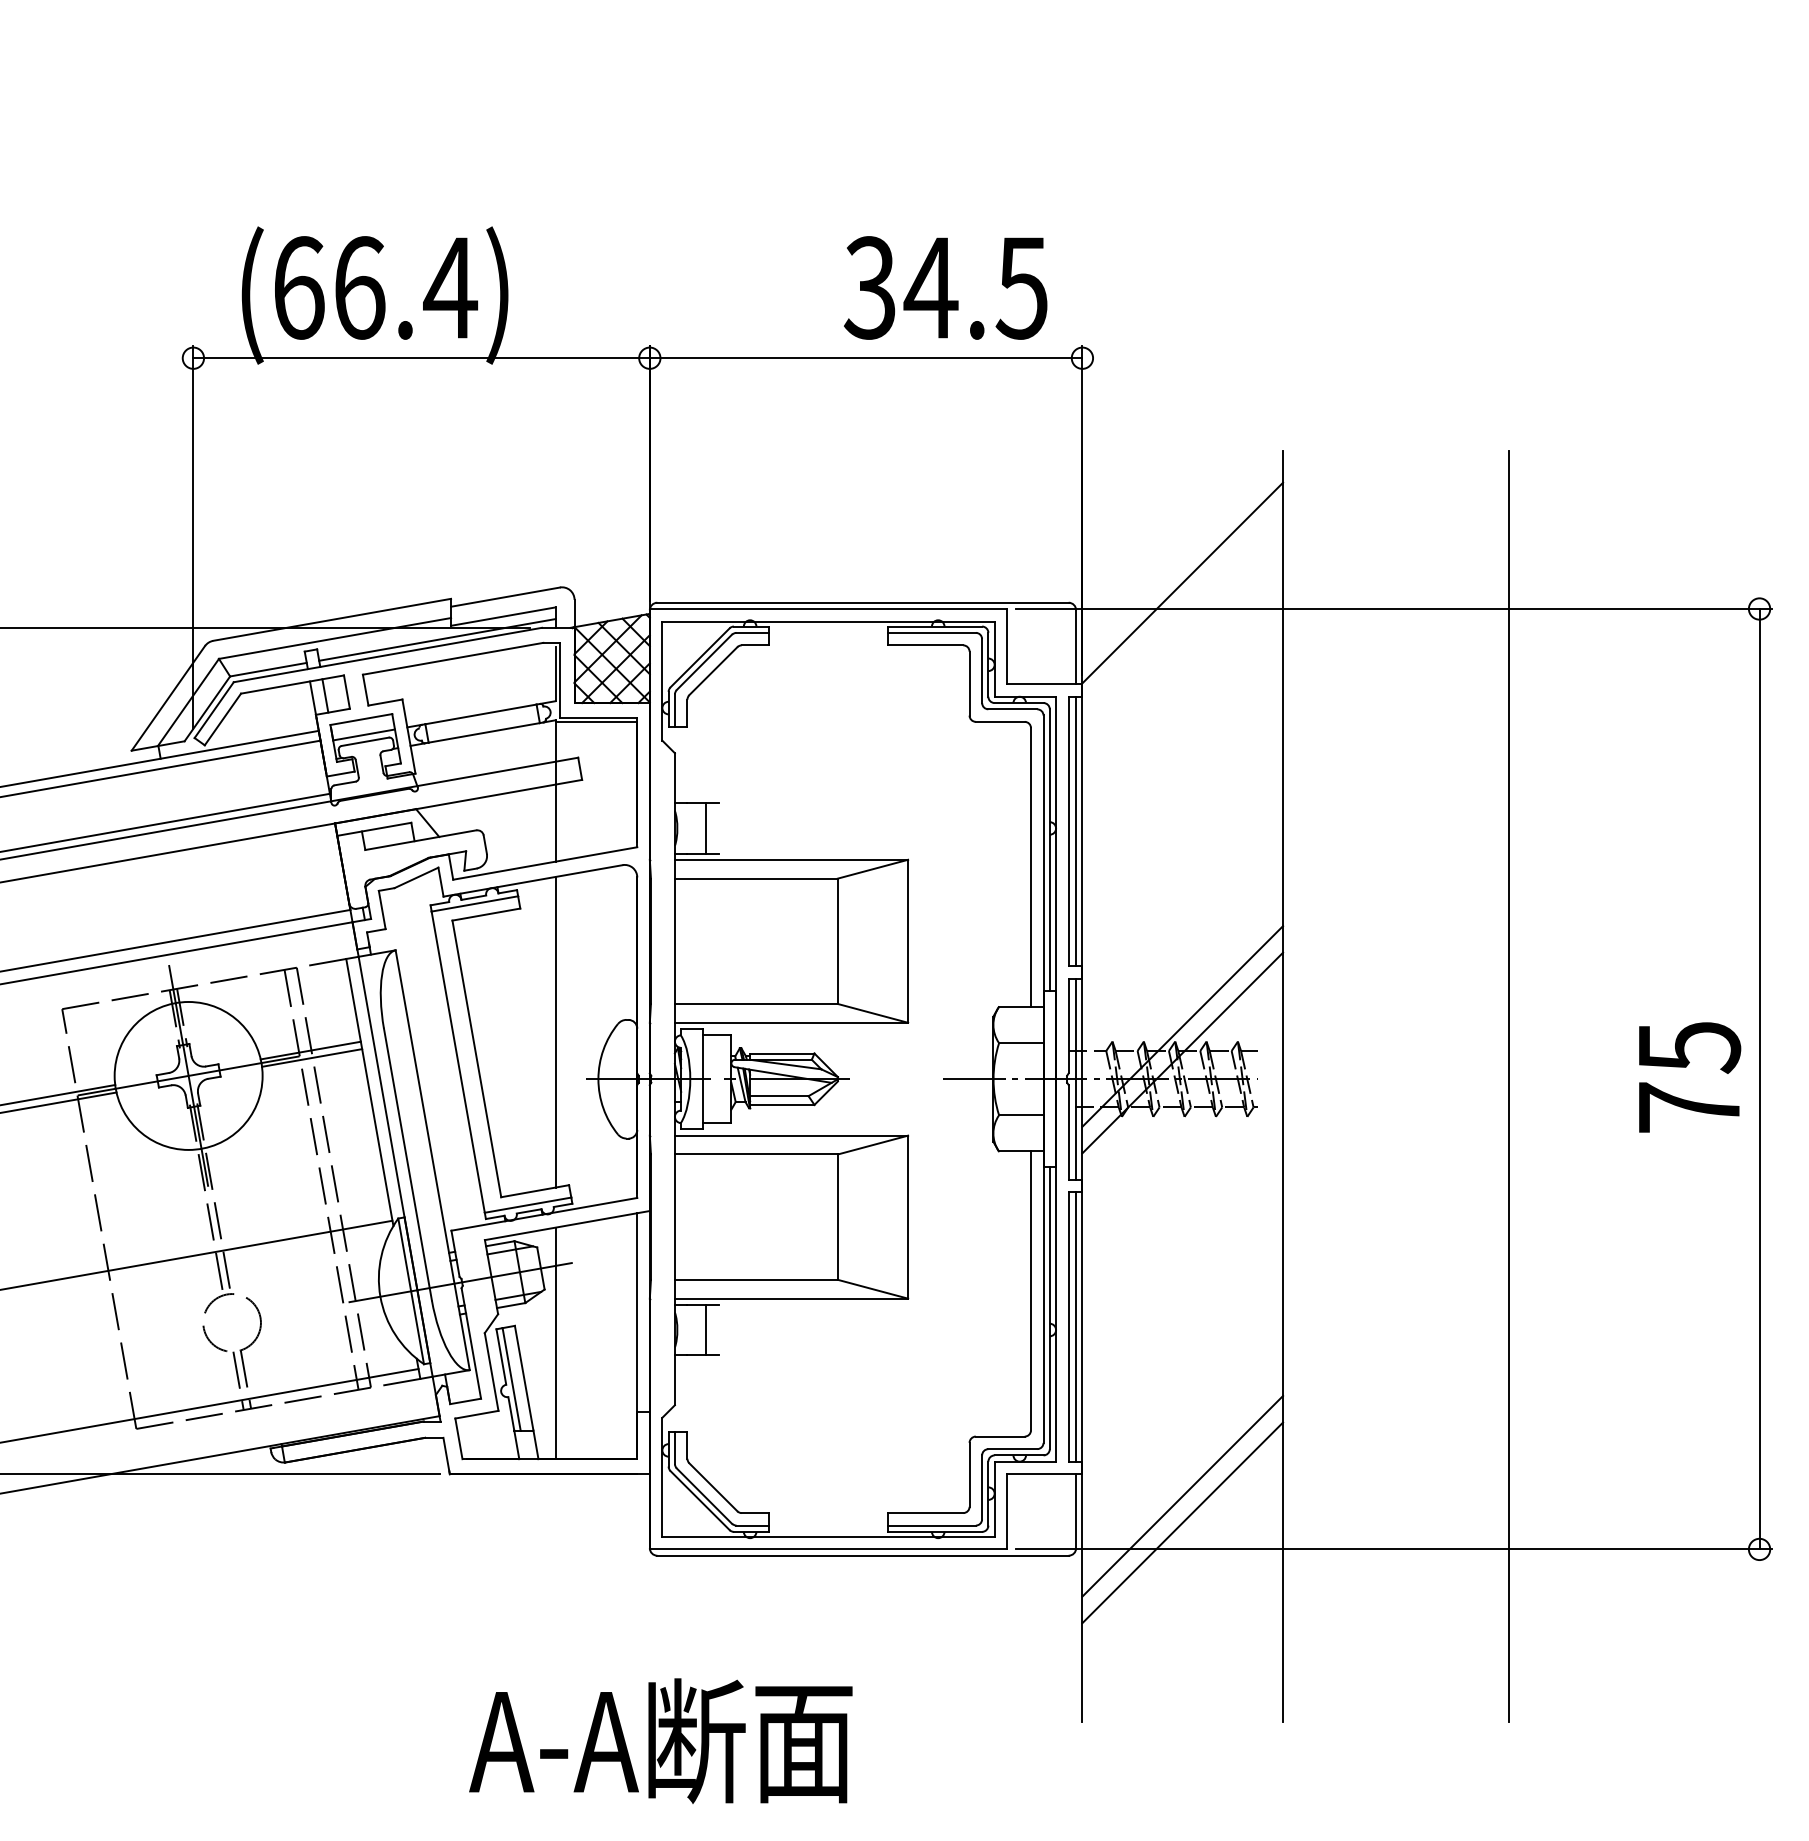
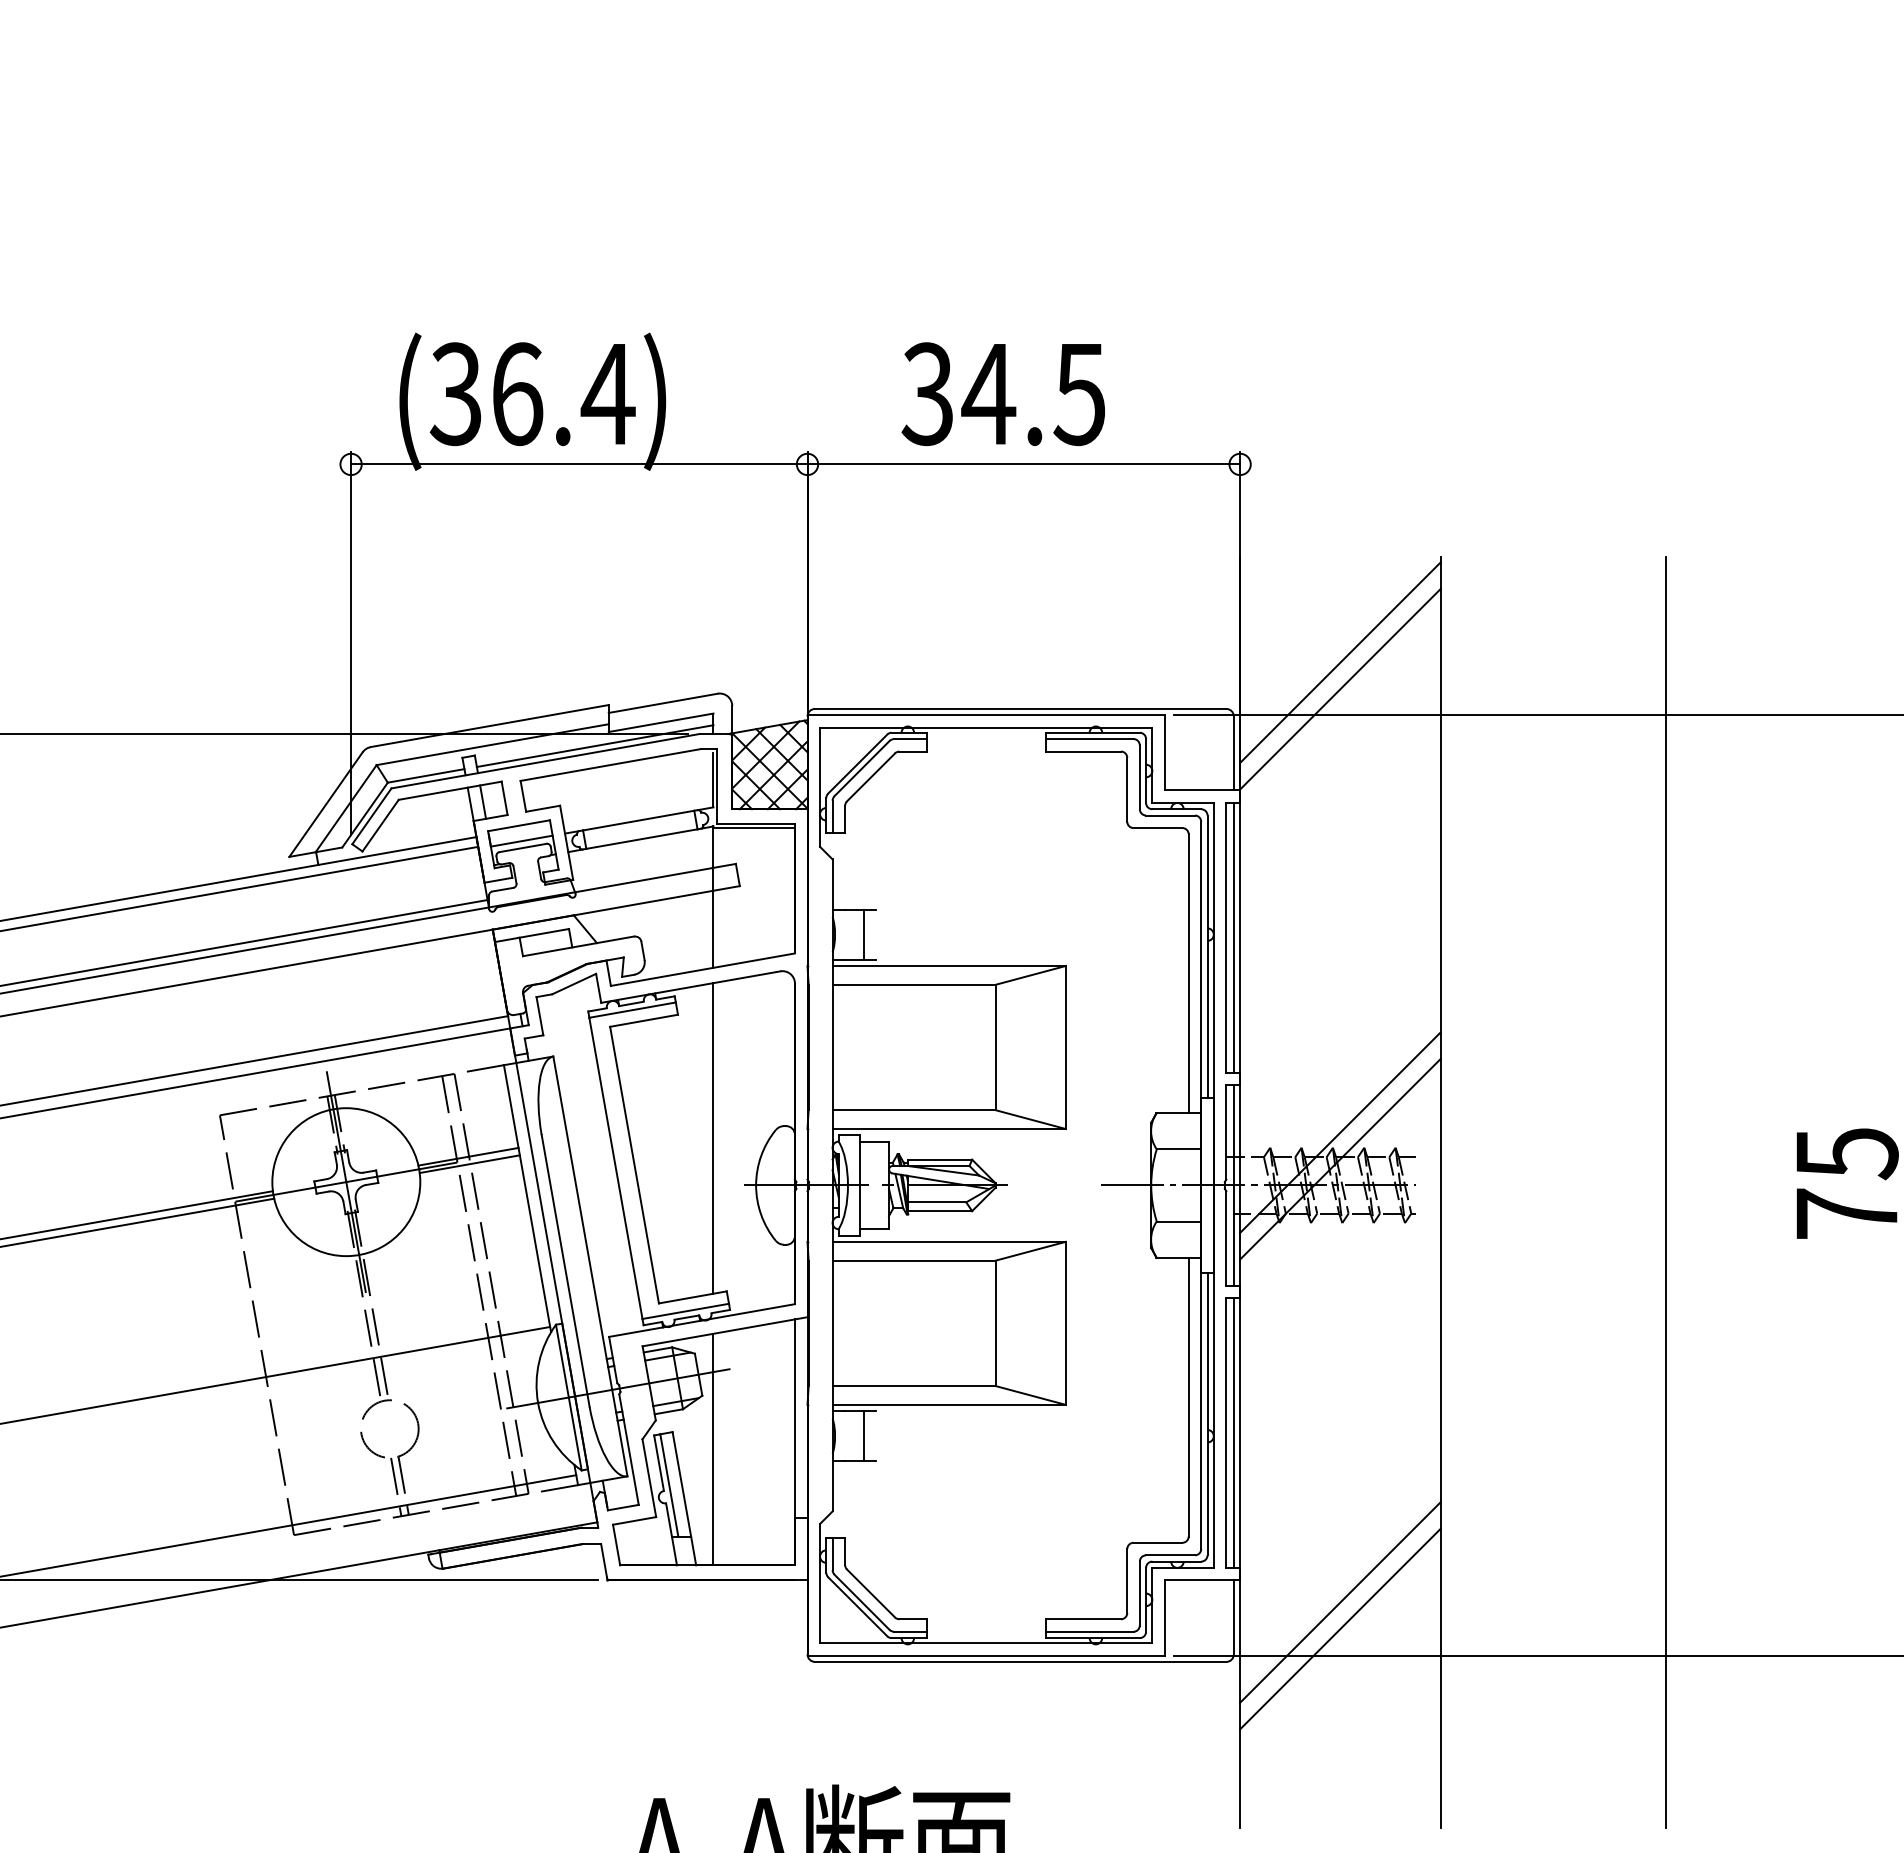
text: (297, 288) -> (455, 394), (66.4) -> (36.4)
text: (944, 288) -> (1002, 394), moved
line: (1182, 556) -> (1340, 662), added

